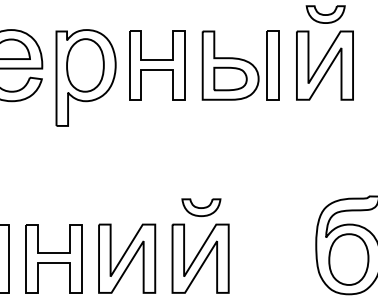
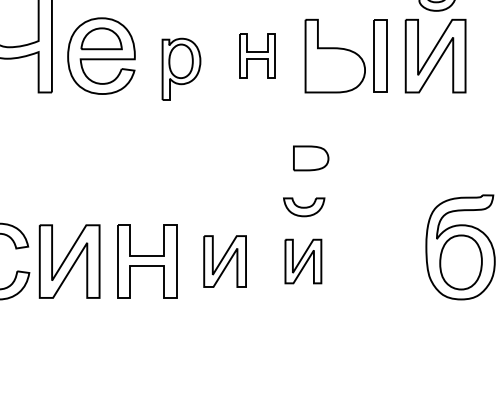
part: (157, 65) -> (257, 55), size x0.6
part: (86, 78) -> (181, 69), size x0.6
part: (230, 79) -> (311, 158), moved
part: (126, 258) -> (224, 261), size x0.7
part: (200, 258) -> (303, 261), size x0.6

